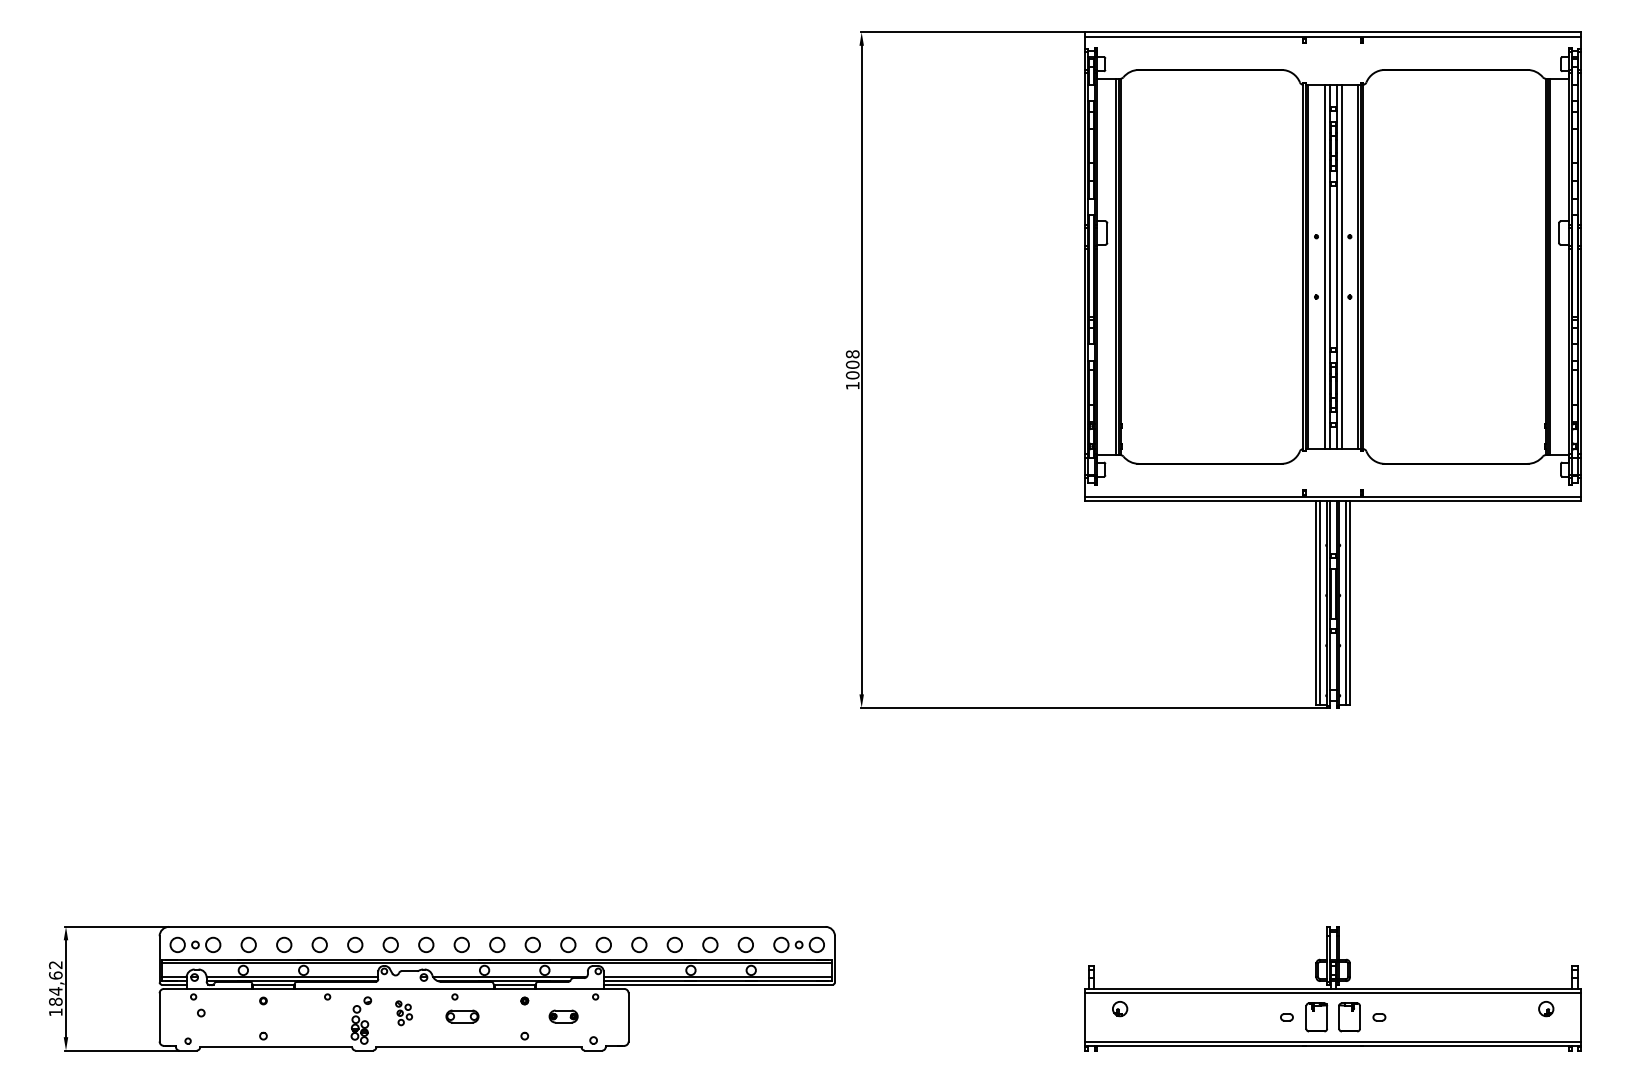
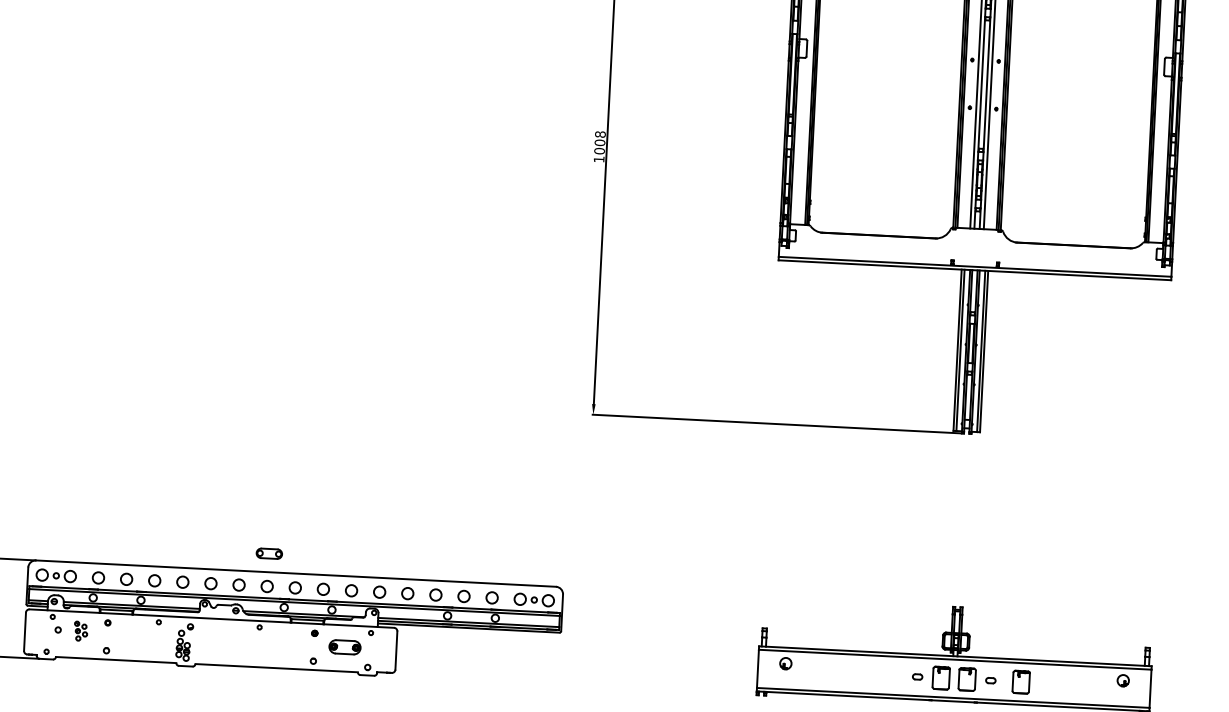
part: (403, 1013) -> (80, 631), moved
part: (462, 1016) -> (269, 553), moved
part: (563, 1016) -> (344, 647), size x1.4
part: (1417, 1017) -> (1020, 682), added

